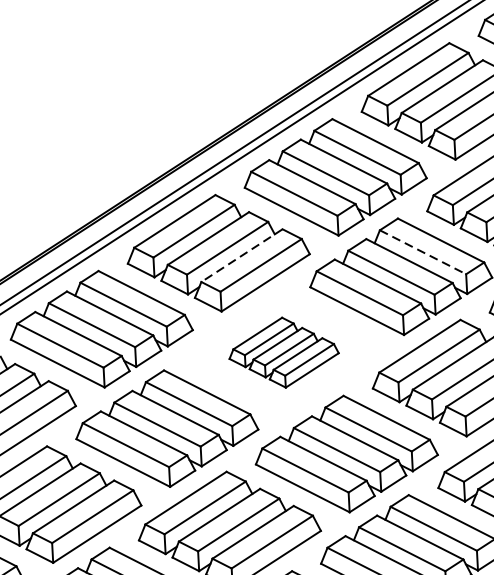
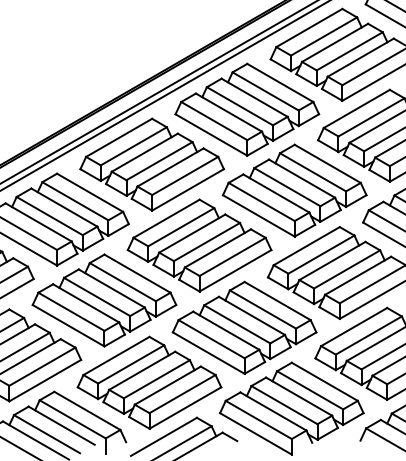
line: (423, 252) -> (313, 172), dashed -> solid
line: (241, 255) -> (170, 167), dashed -> solid
part: (283, 352) -> (199, 245), size x1.67

